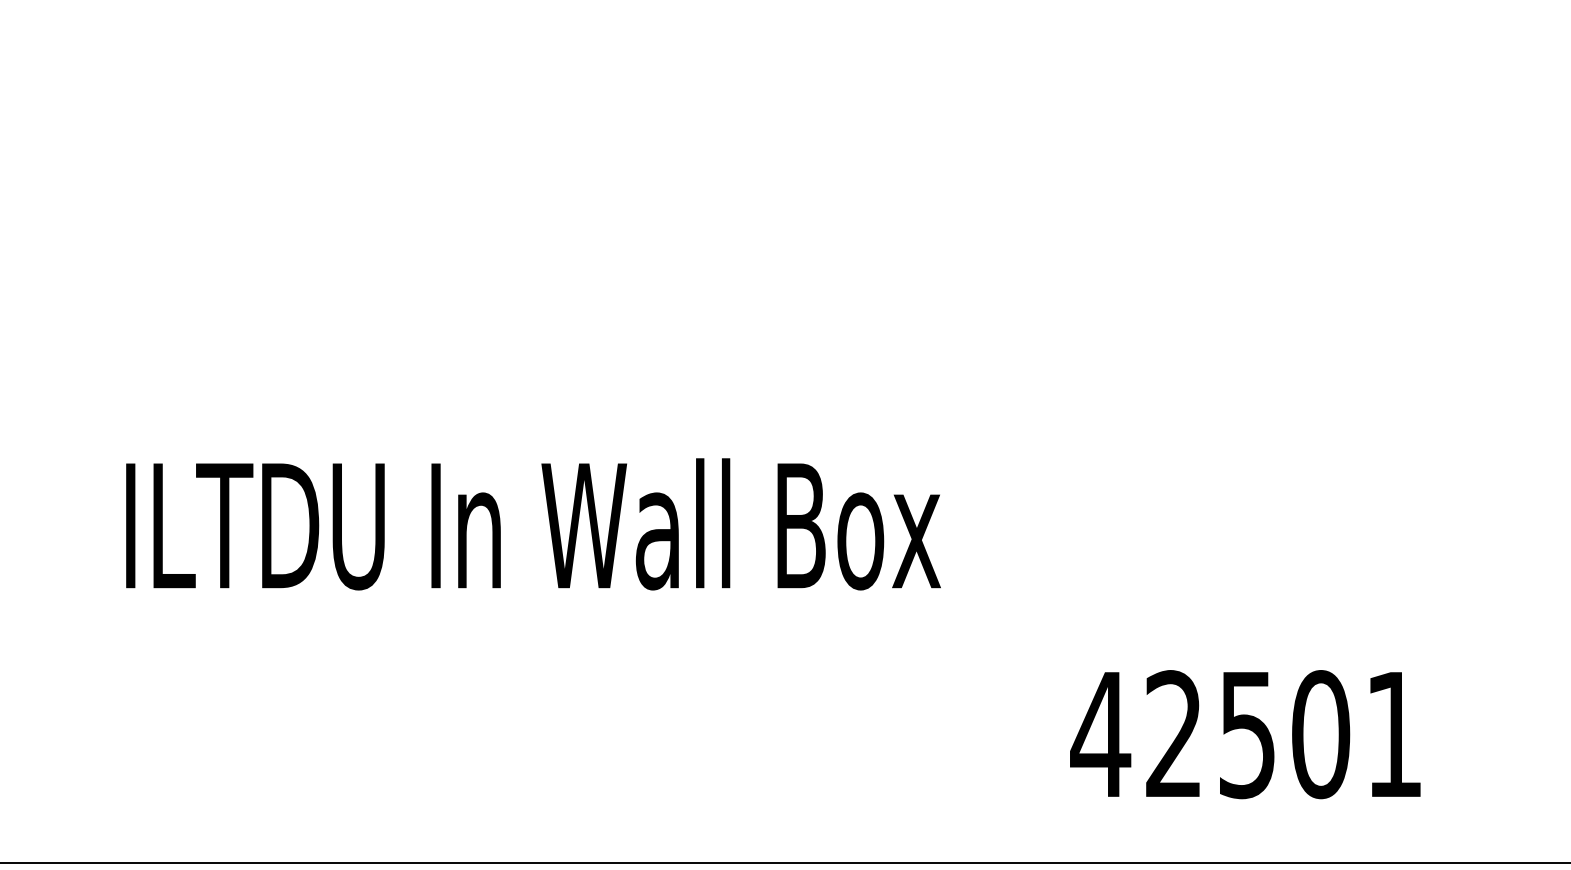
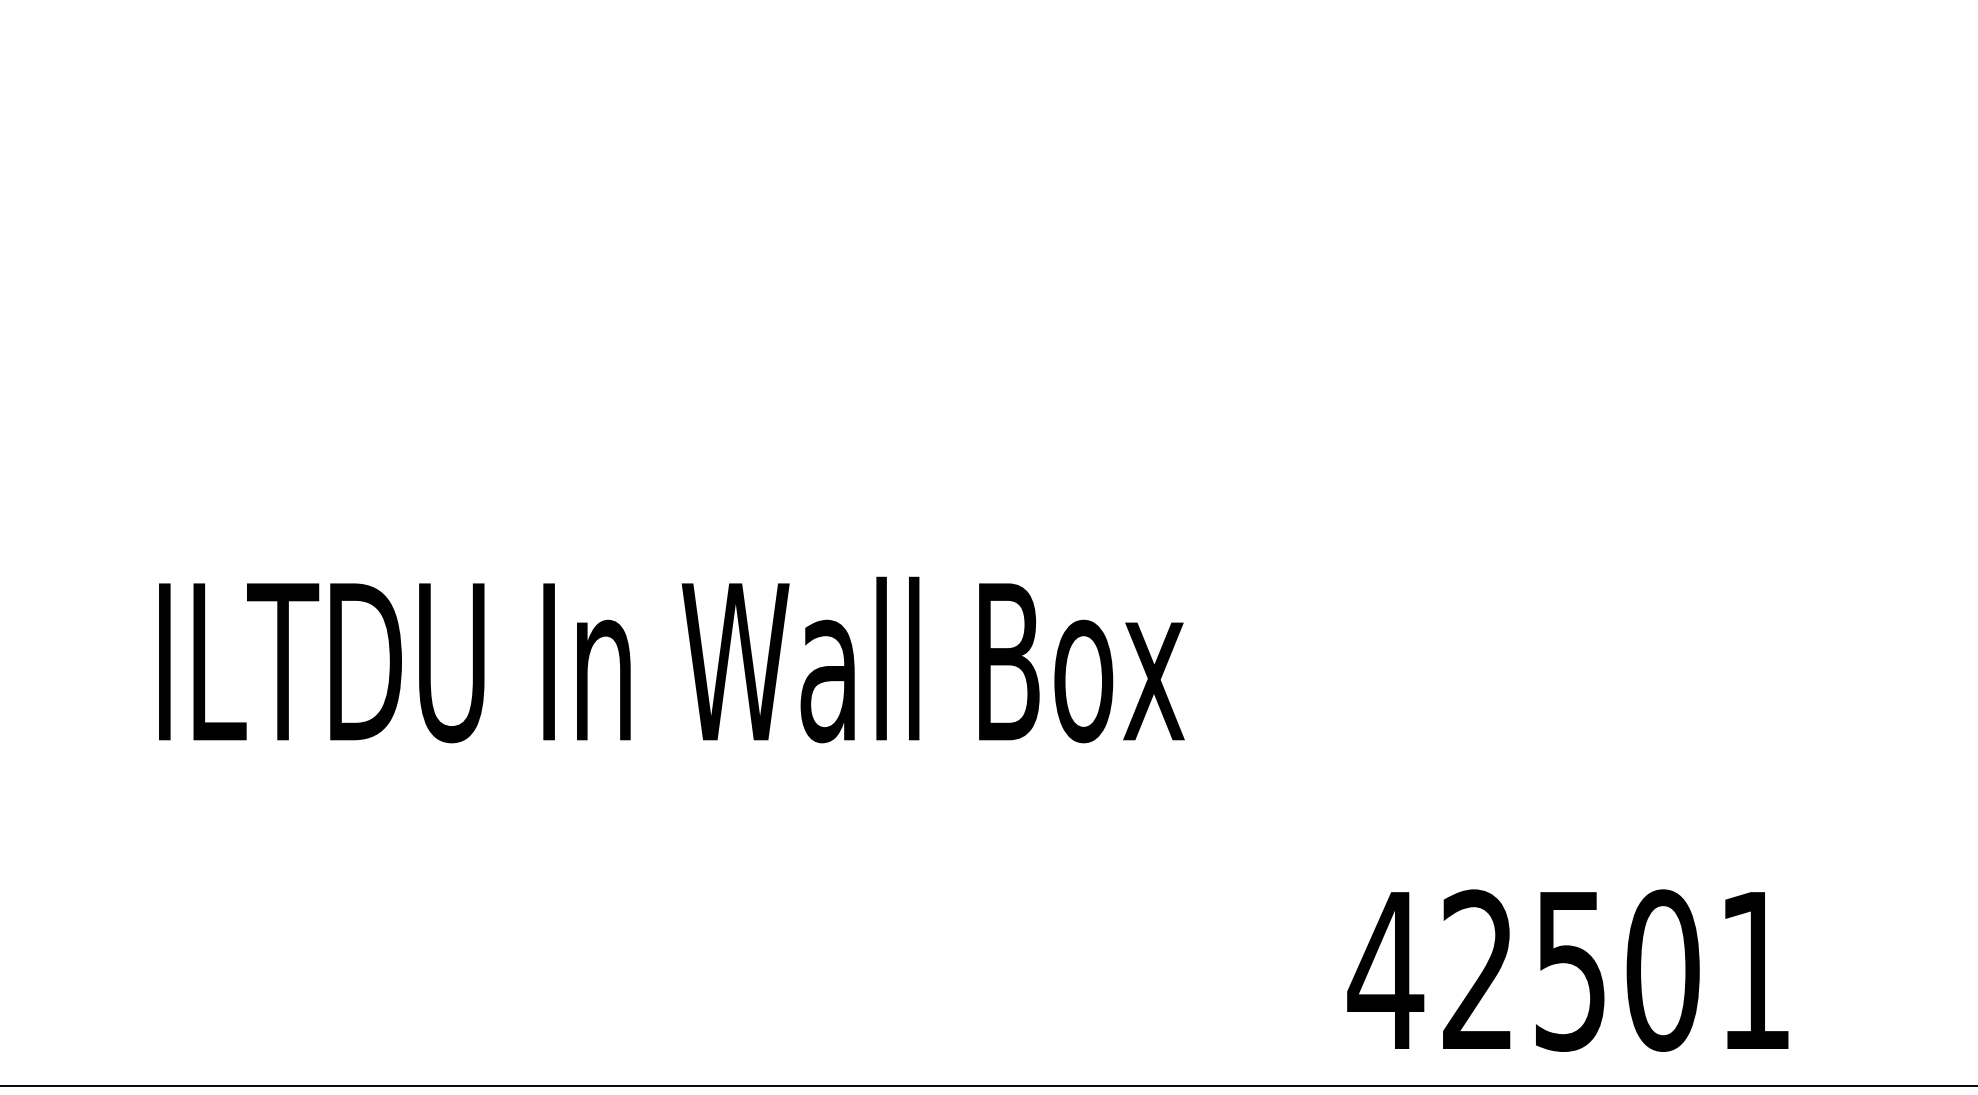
text: (1245, 734) -> (1567, 970), moved

